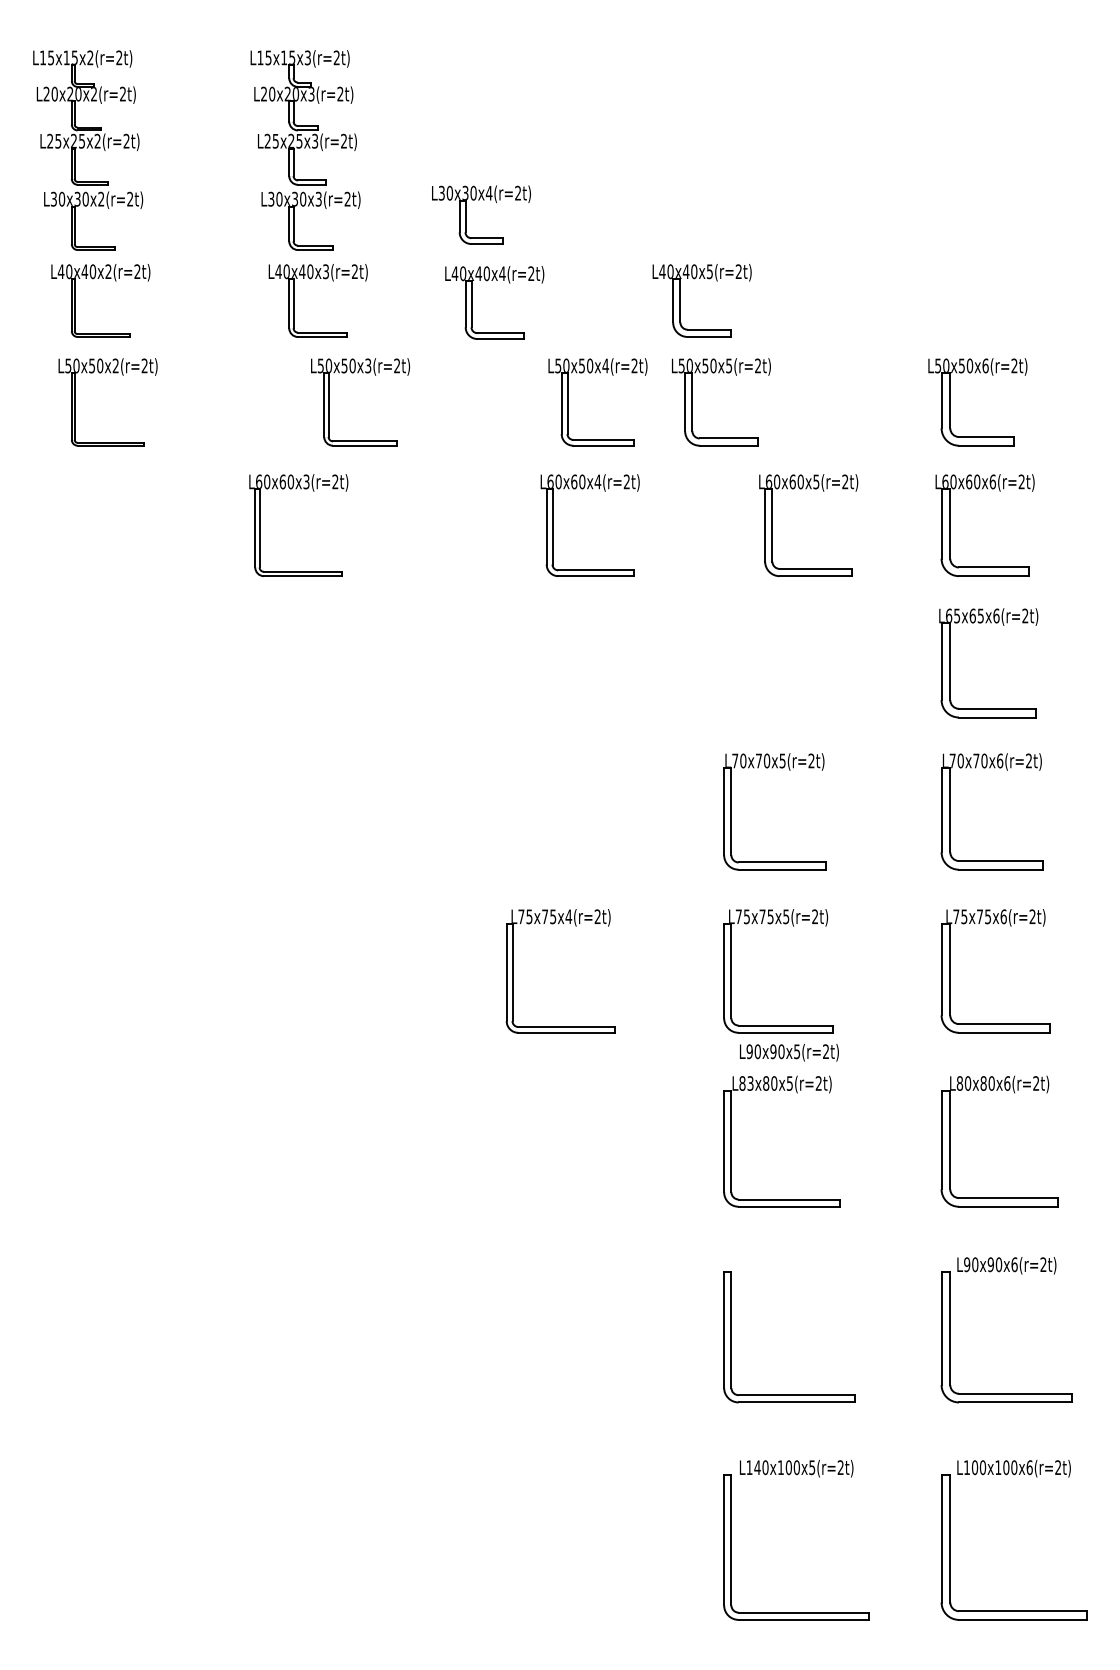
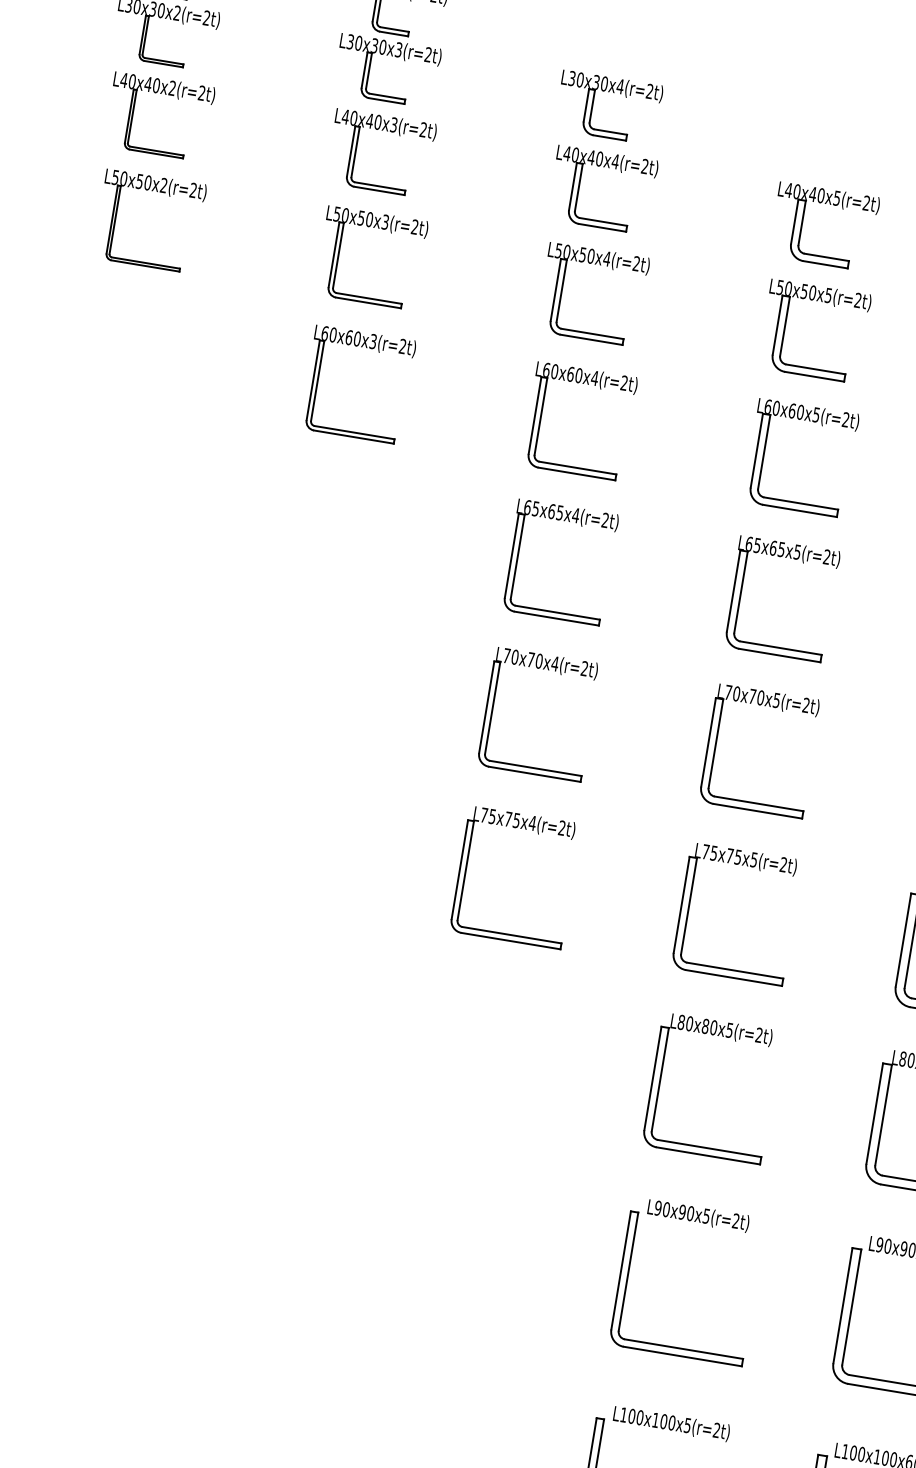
part: (479, 200) -> (609, 92), moved
part: (680, 300) -> (802, 222), moved
part: (472, 302) -> (580, 185), moved
part: (362, 373) -> (378, 228), moved
part: (568, 402) -> (562, 289), moved
part: (692, 402) -> (785, 326), moved
part: (296, 489) -> (361, 347), moved
part: (553, 525) -> (542, 415), moved
part: (772, 525) -> (764, 451), moved
part: (513, 663) -> (518, 555), added
part: (731, 663) -> (741, 592), added
part: (513, 811) -> (493, 706), added
text: (789, 1052) -> (698, 1215), moved
text: (750, 1083) -> (689, 1023), L83x80x5(r=2t) -> L80x80x5(r=2t)
text: (757, 1467) -> (631, 1416), L140x100x5(r=2t) -> L100x100x5(r=2t)

